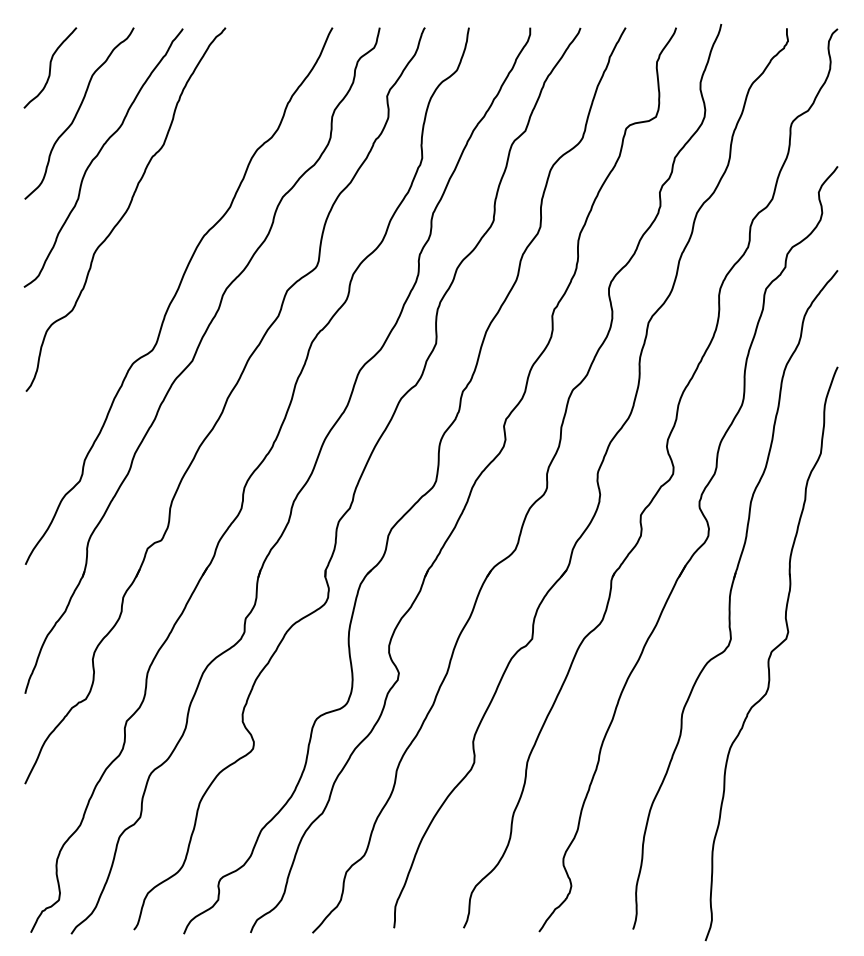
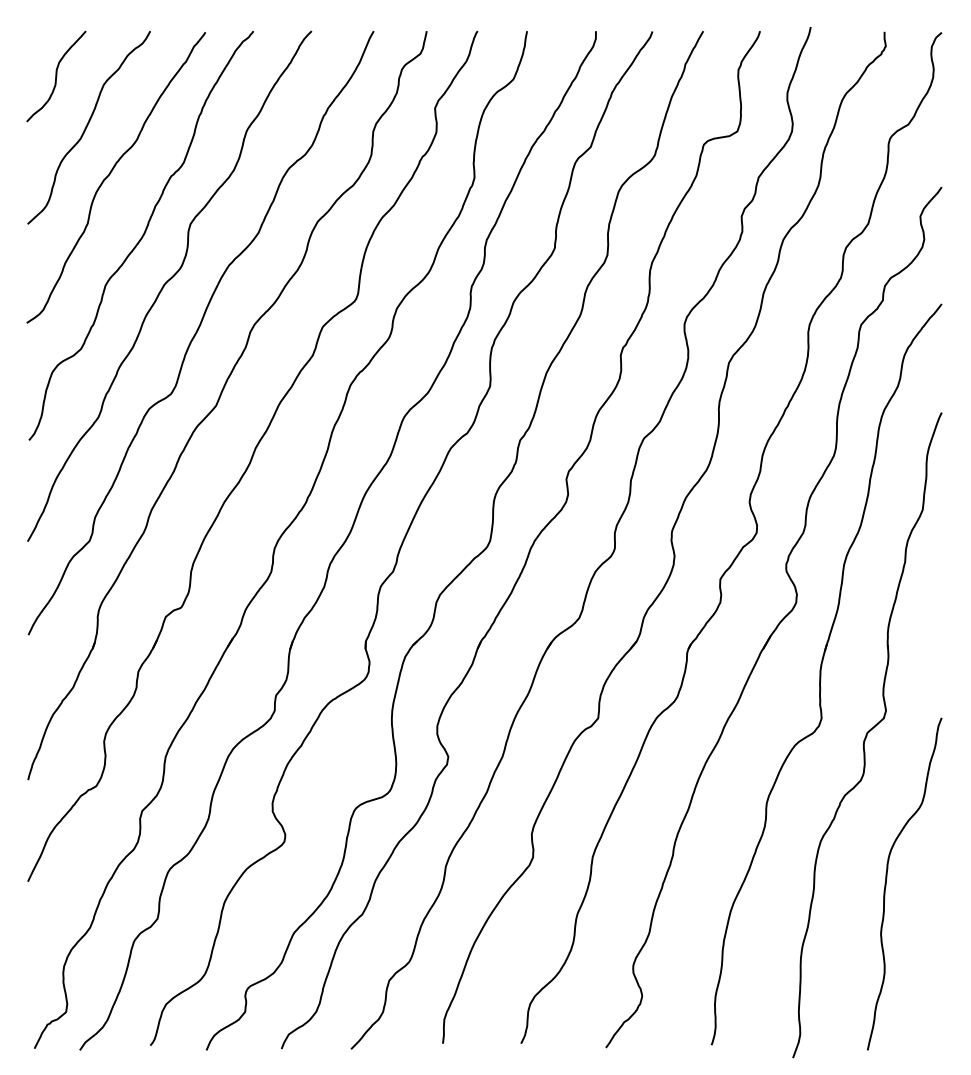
curve: (149, 251) -> (167, 282), added
curve: (789, 781) -> (887, 878), added

